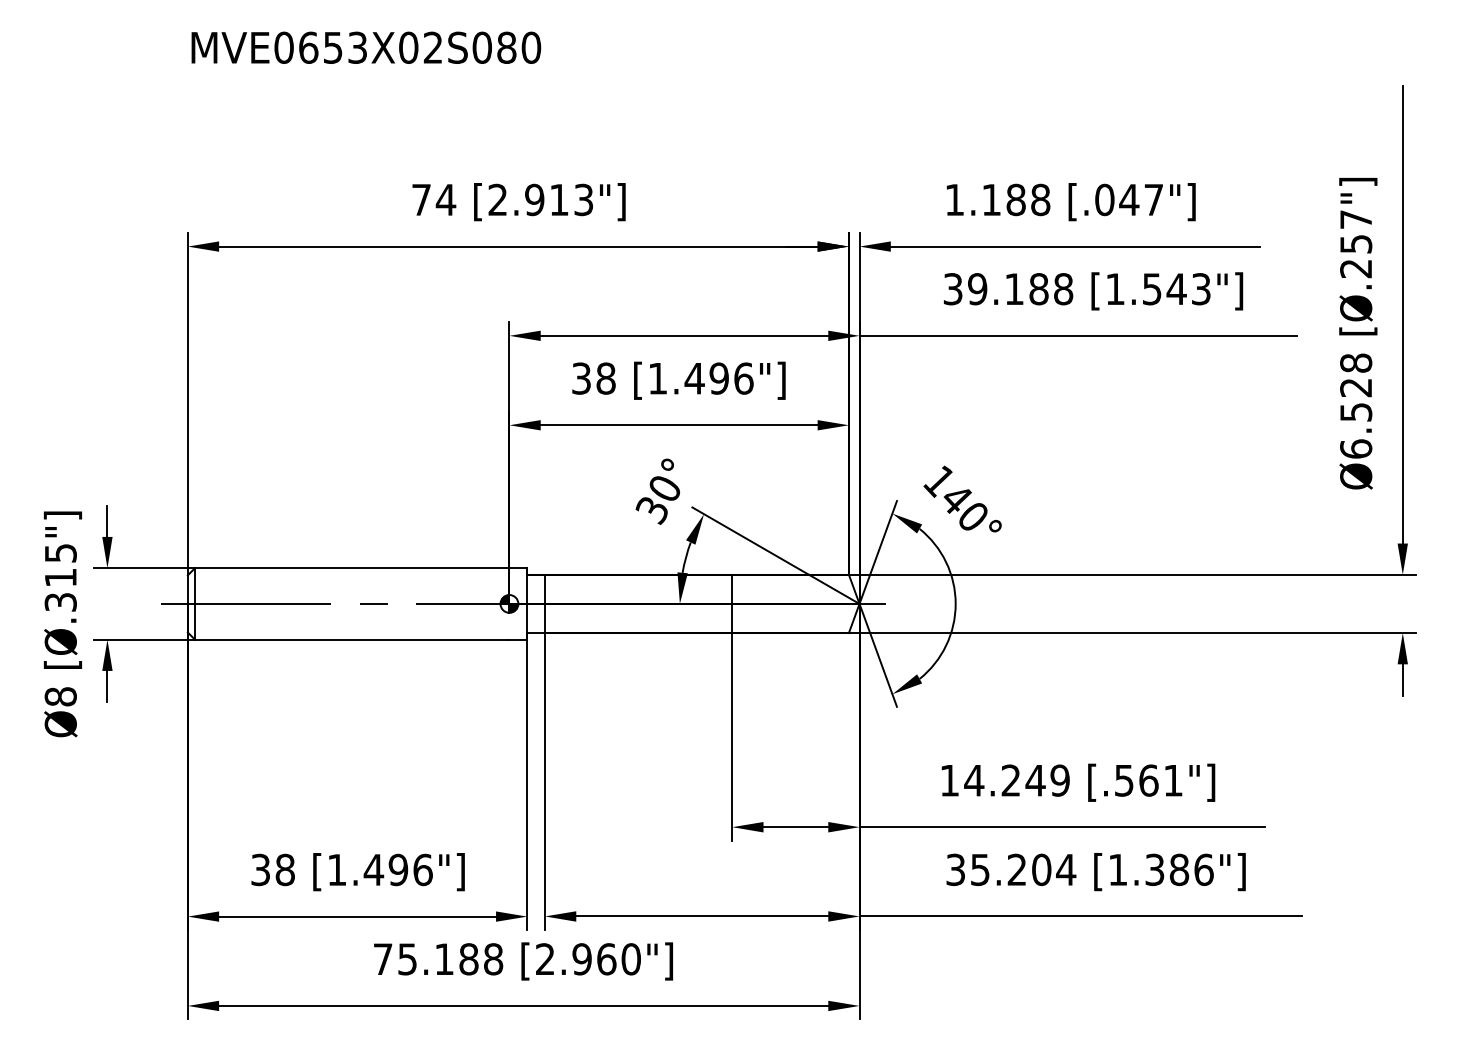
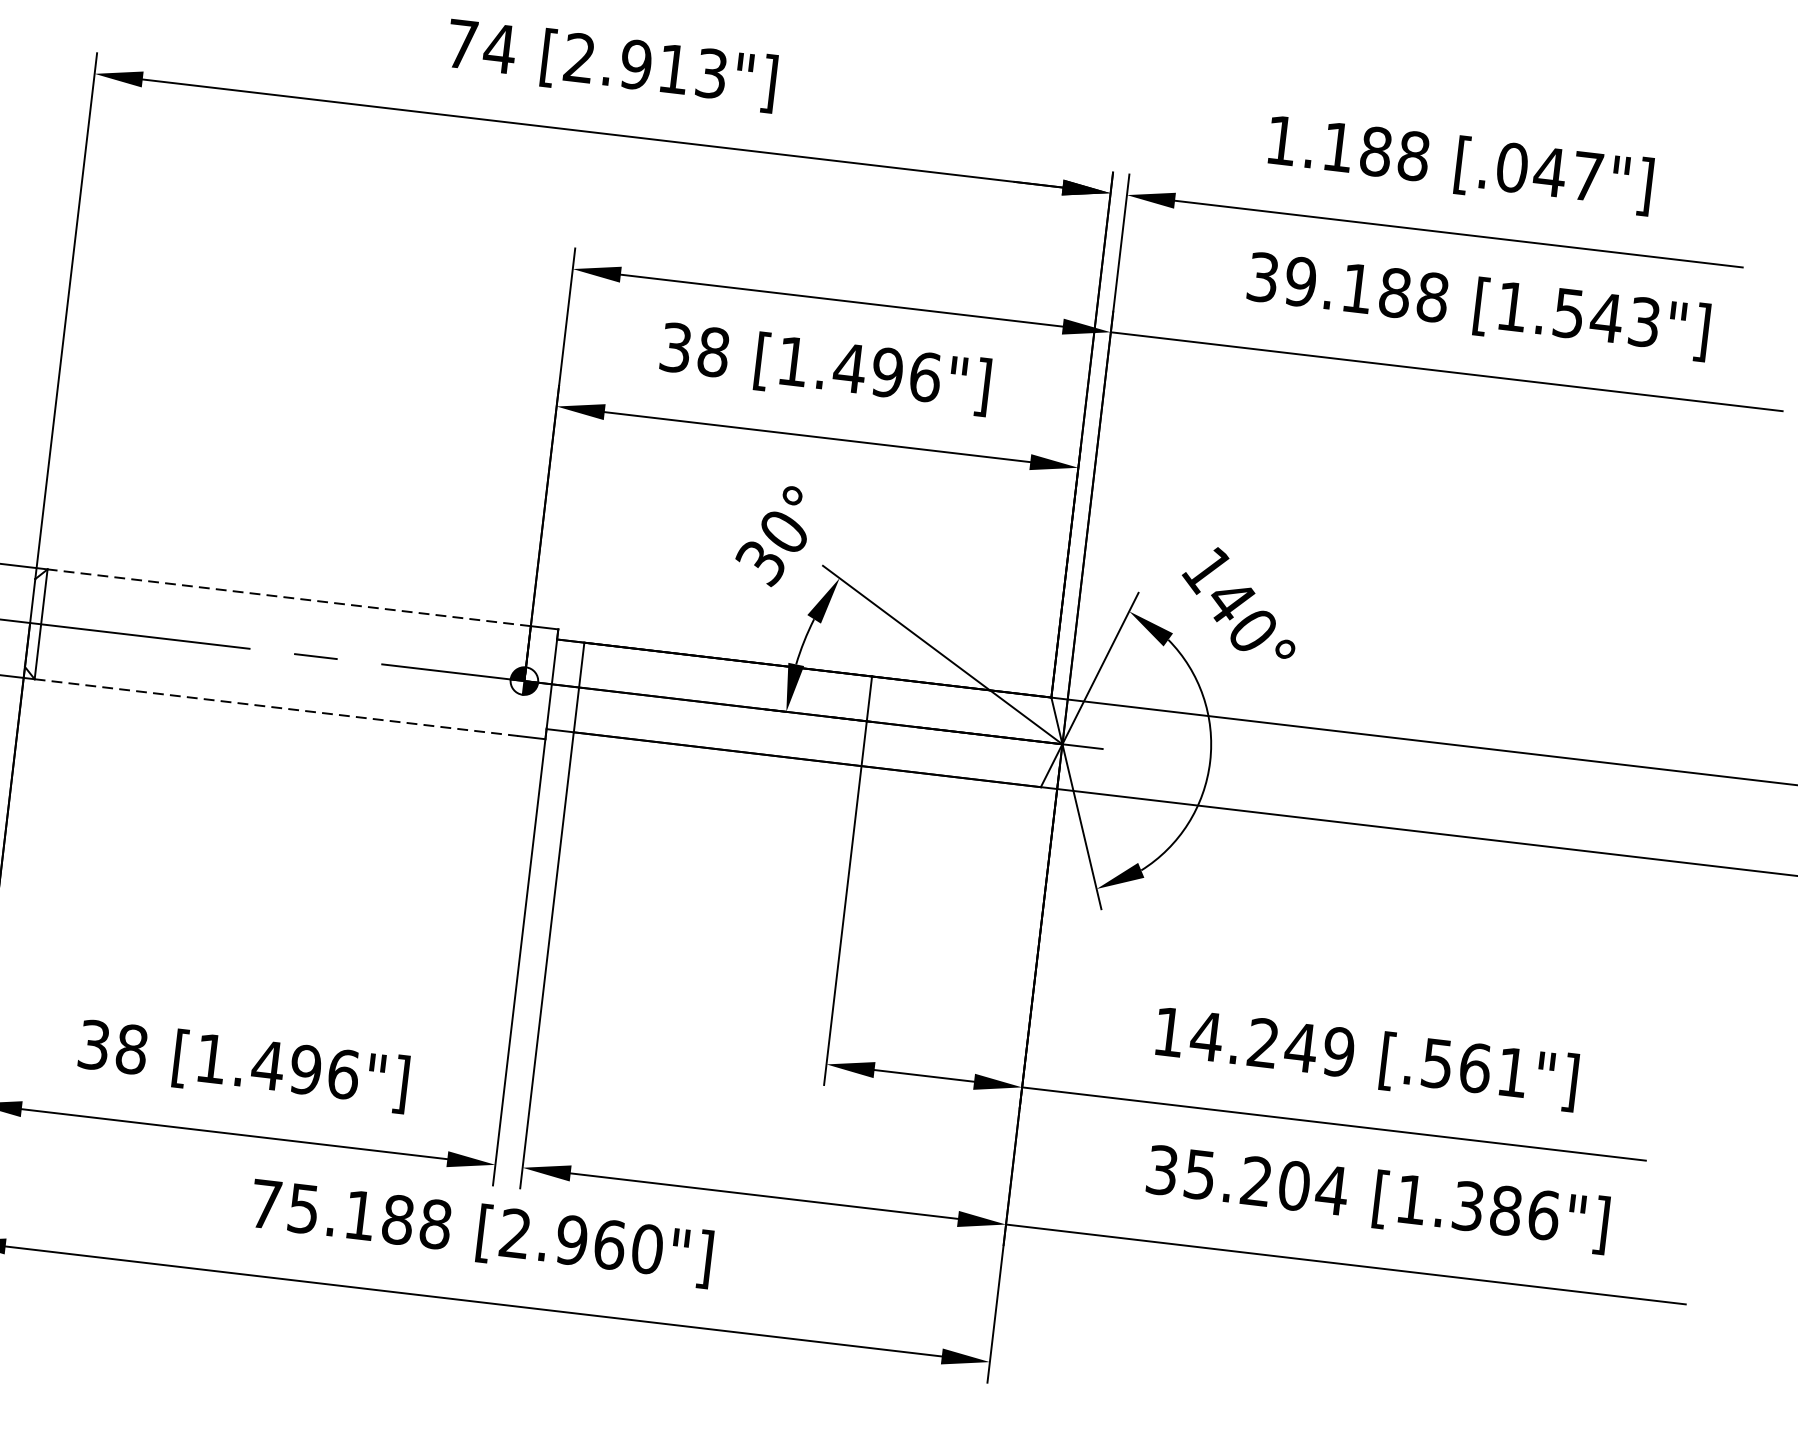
line: (351, 568) -> (288, 598), solid -> dashed
line: (352, 639) -> (276, 707), solid -> dashed

